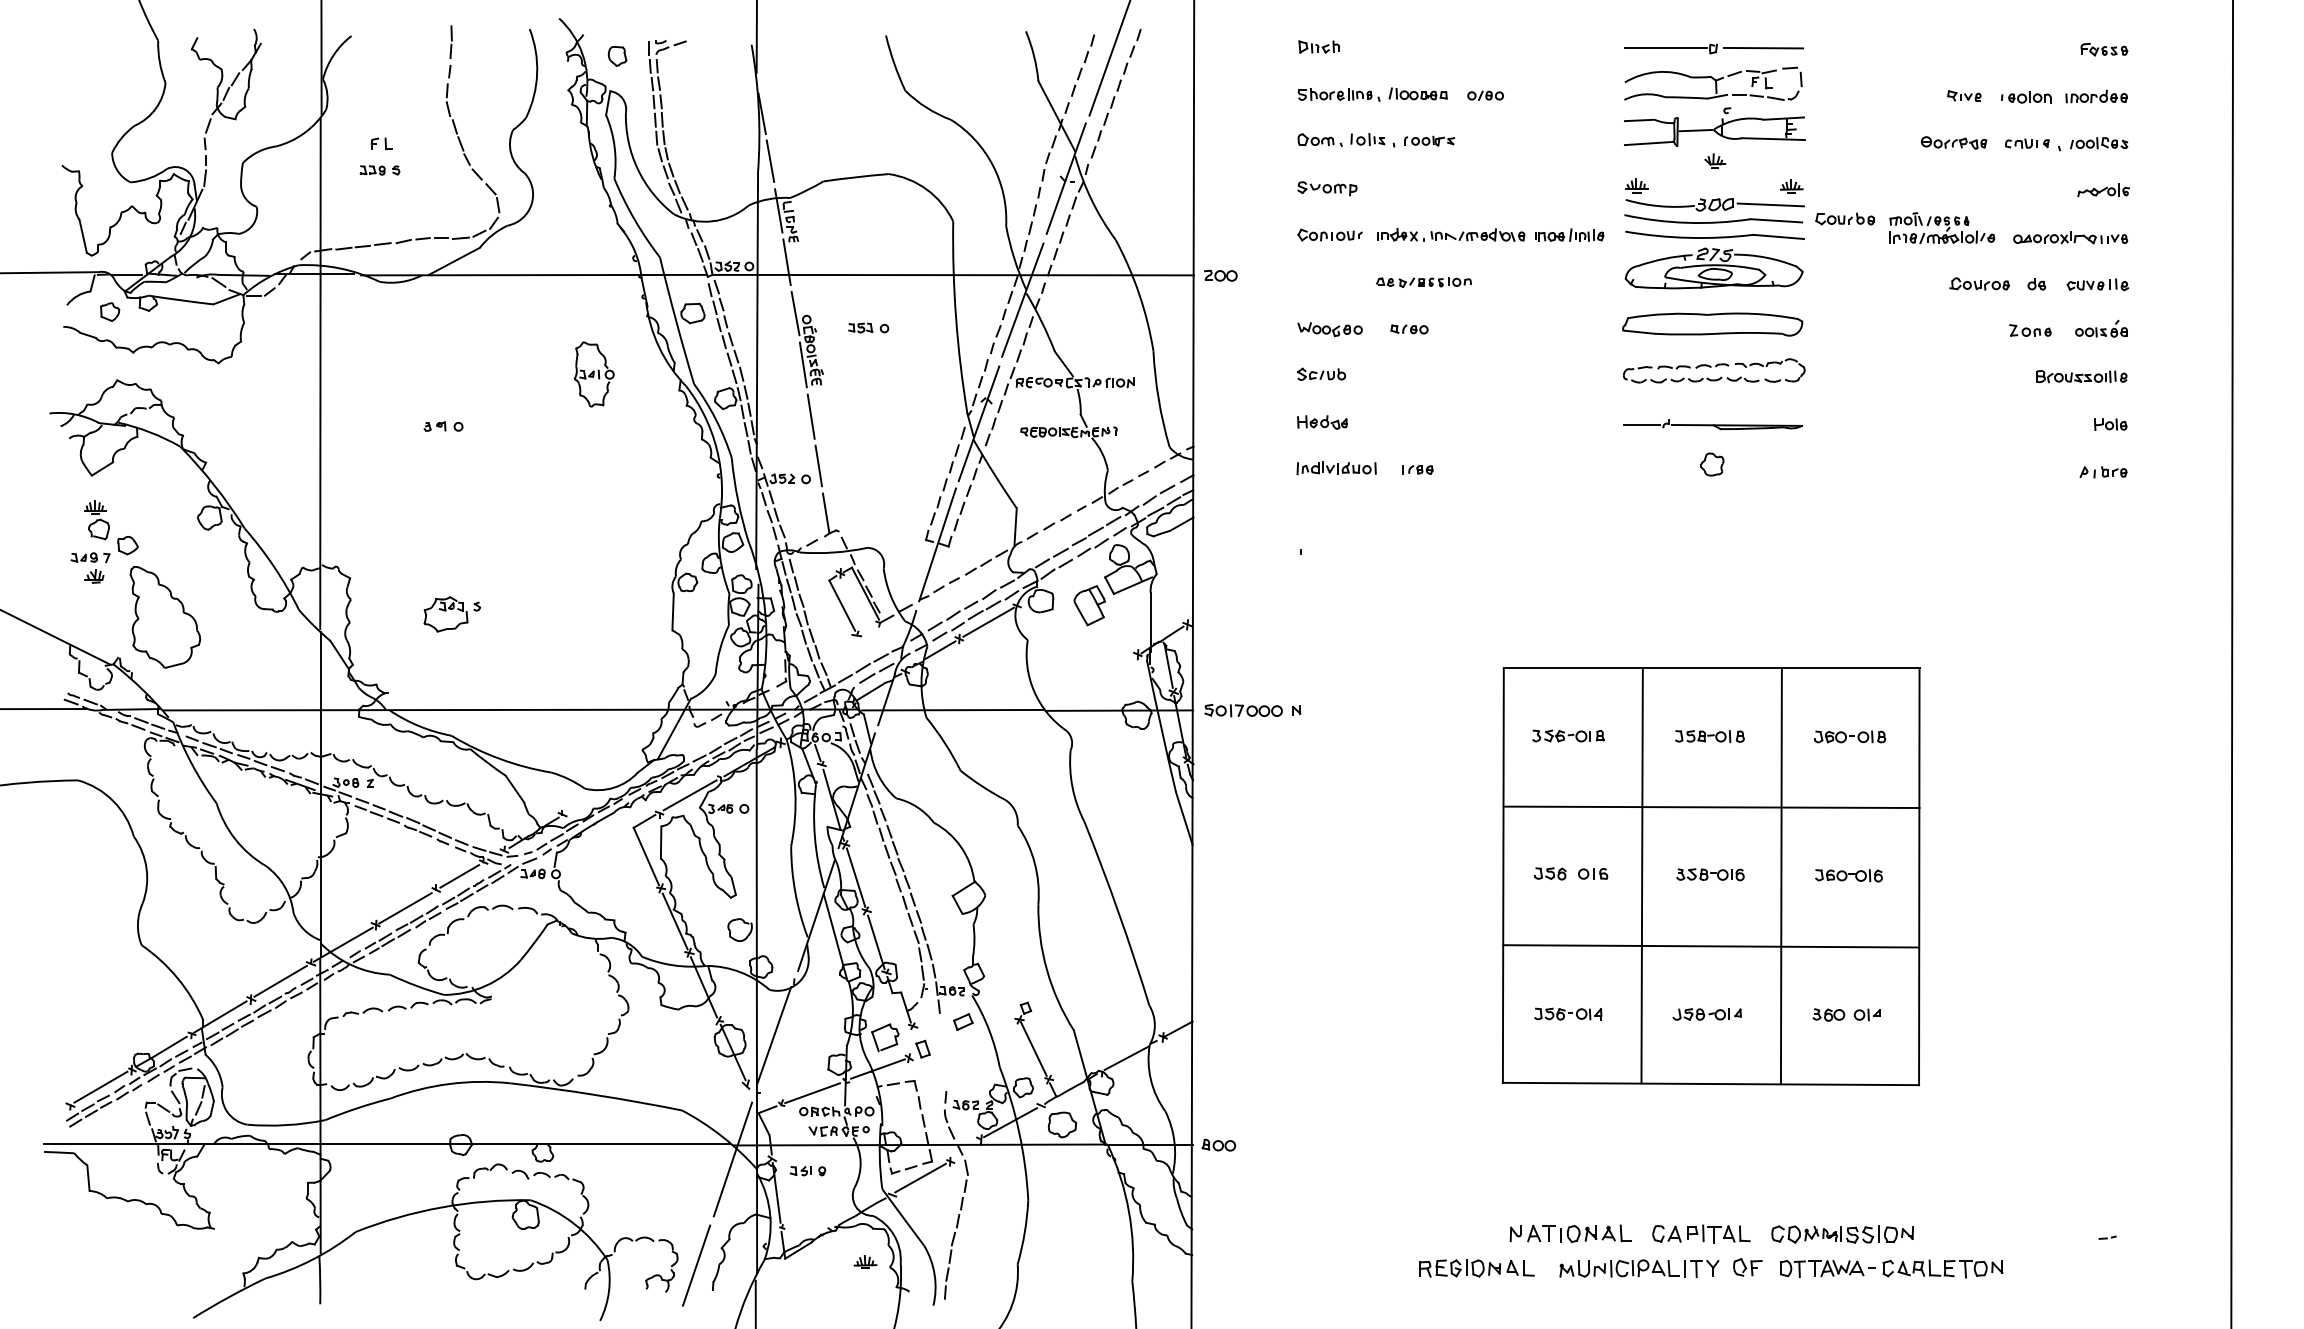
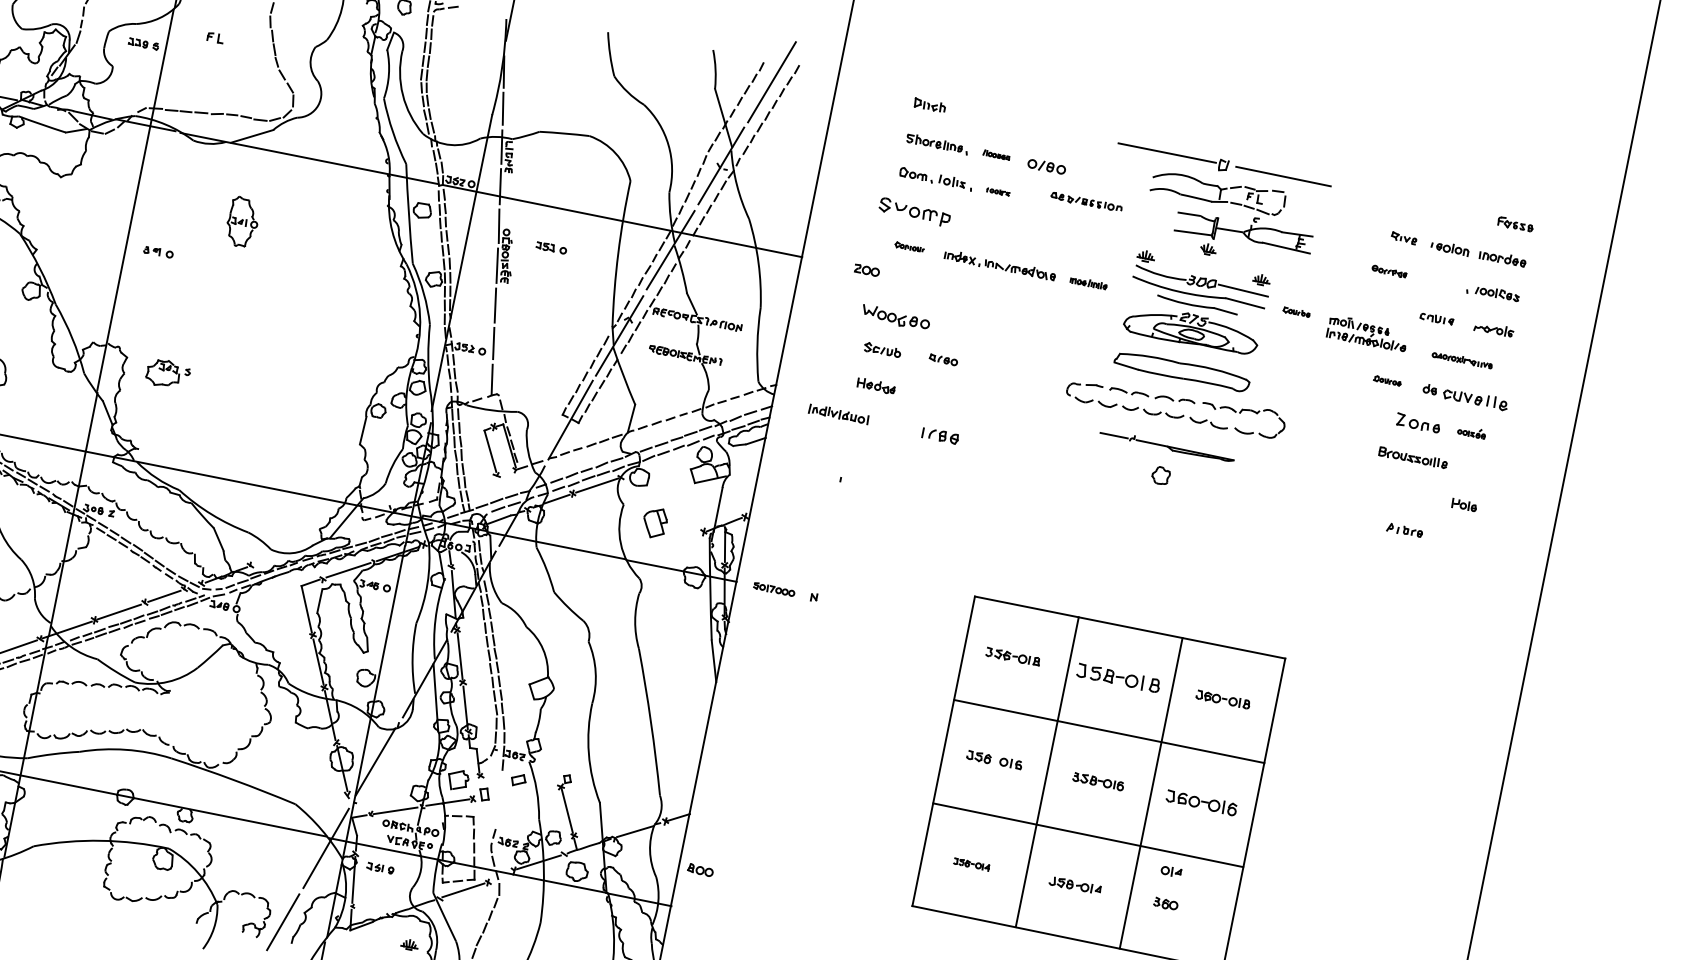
part: (1713, 48) -> (1223, 165), size x1.6
part: (1417, 93) -> (996, 154), size x0.6
part: (1485, 95) -> (1046, 166), size x1.4
part: (1714, 126) -> (1244, 229), moved
part: (1429, 140) -> (998, 191), size x0.6
part: (1953, 142) -> (1389, 271), size x0.7
part: (2027, 143) -> (1437, 318), moved
part: (379, 170) -> (143, 44), moved
part: (1327, 188) -> (914, 212), size x1.6
part: (1844, 218) -> (1296, 311), size x0.6
part: (1329, 234) -> (909, 246), size x0.6
part: (1569, 234) -> (1088, 282), size x0.7
part: (1714, 234) -> (1196, 304), size x0.6
part: (2070, 237) -> (1462, 359), size x0.7
part: (1220, 275) -> (866, 270), moved
part: (1423, 282) -> (1086, 202), moved
part: (1979, 283) -> (1387, 380), size x0.6
part: (2097, 284) -> (1475, 398), size x1.4
part: (2101, 328) -> (1471, 432), size x0.7
part: (1329, 329) -> (895, 317), size x1.4
part: (1409, 329) -> (943, 360), moved
part: (2030, 330) -> (1418, 423), size x1.4
part: (1714, 370) -> (1176, 405), size x1.6
part: (593, 374) -> (242, 222), moved
part: (2081, 376) -> (1413, 457), moved
part: (443, 426) -> (158, 252), moved
part: (1336, 468) -> (838, 414), moved
part: (1417, 469) -> (940, 435), size x1.6
part: (2103, 472) -> (1404, 530), moved
part: (1089, 605) -> (654, 522), moved
part: (451, 614) -> (167, 374), moved
part: (1243, 710) -> (774, 589), size x0.7
part: (1709, 736) -> (1118, 678), size x1.6
part: (1848, 875) -> (1201, 802), size x1.4
part: (1568, 1013) -> (971, 864), size x0.7
part: (1866, 1014) -> (1170, 871), moved
part: (1218, 1144) -> (700, 869), moved

